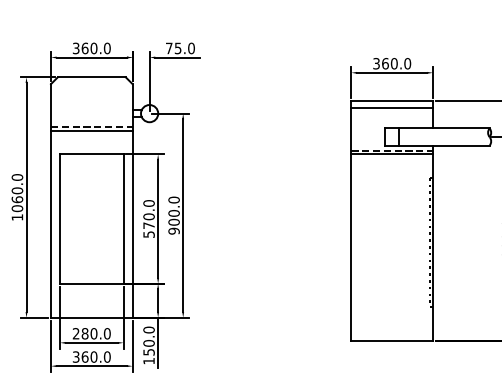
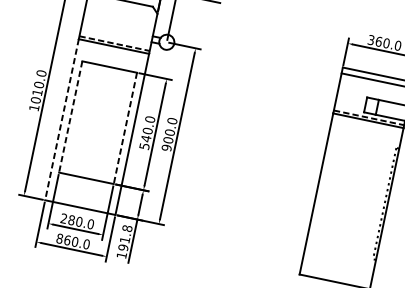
text: (17, 199) -> (37, 92), 1060.0 -> 1010.0
line: (60, 219) -> (71, 117), solid -> dashed
line: (123, 219) -> (125, 128), solid -> dashed
line: (51, 224) -> (62, 120), solid -> dashed
text: (148, 225) -> (145, 138), 570.0 -> 540.0
text: (148, 340) -> (125, 237), 150.0 -> 191.8
text: (75, 356) -> (59, 238), 360.0 -> 860.0

